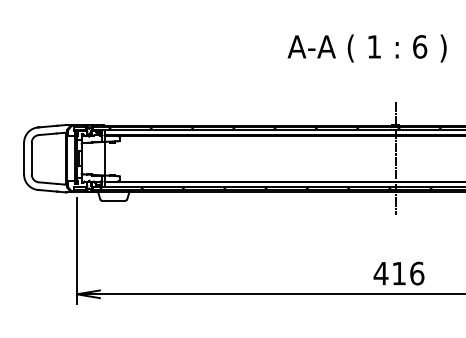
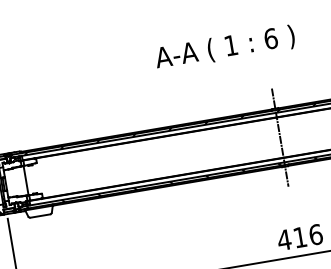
text: (366, 48) -> (224, 48), moved

